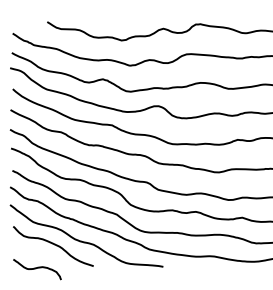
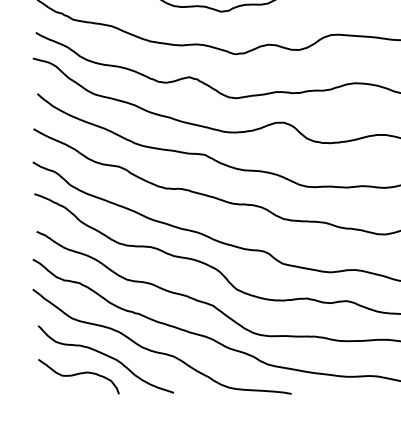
curve: (37, 268) -> (79, 374), moved

